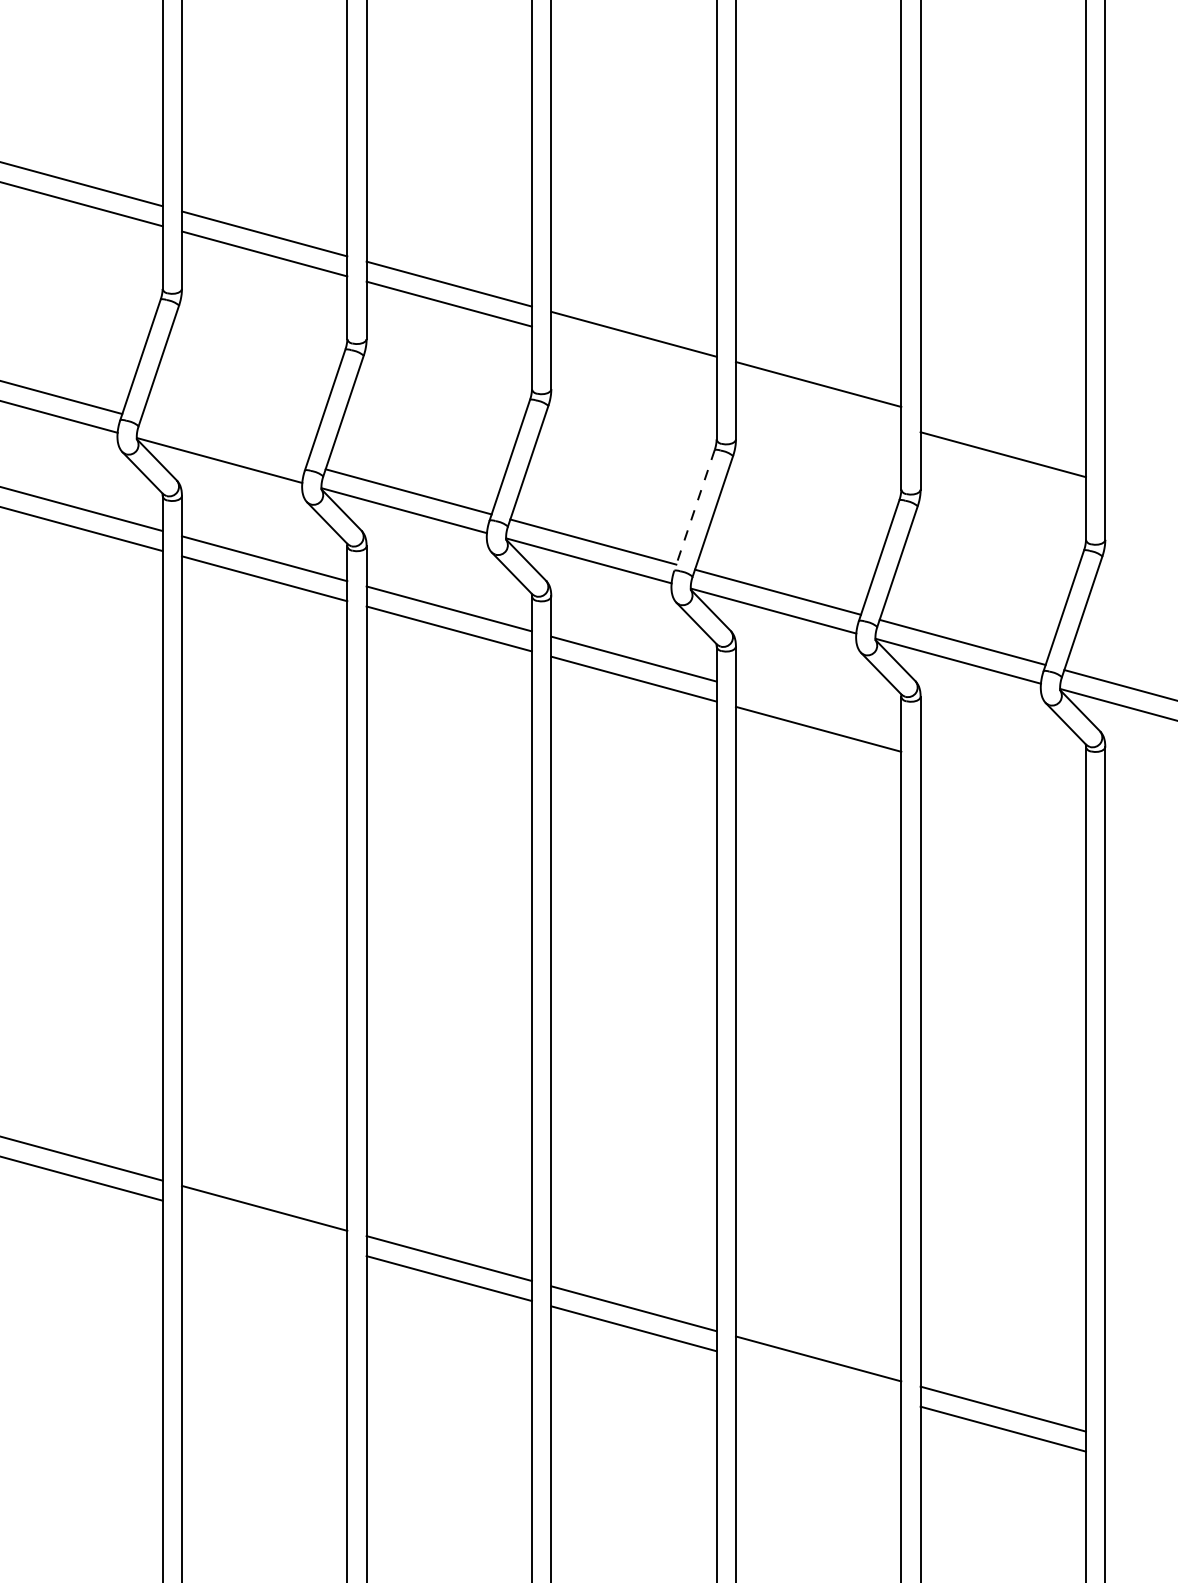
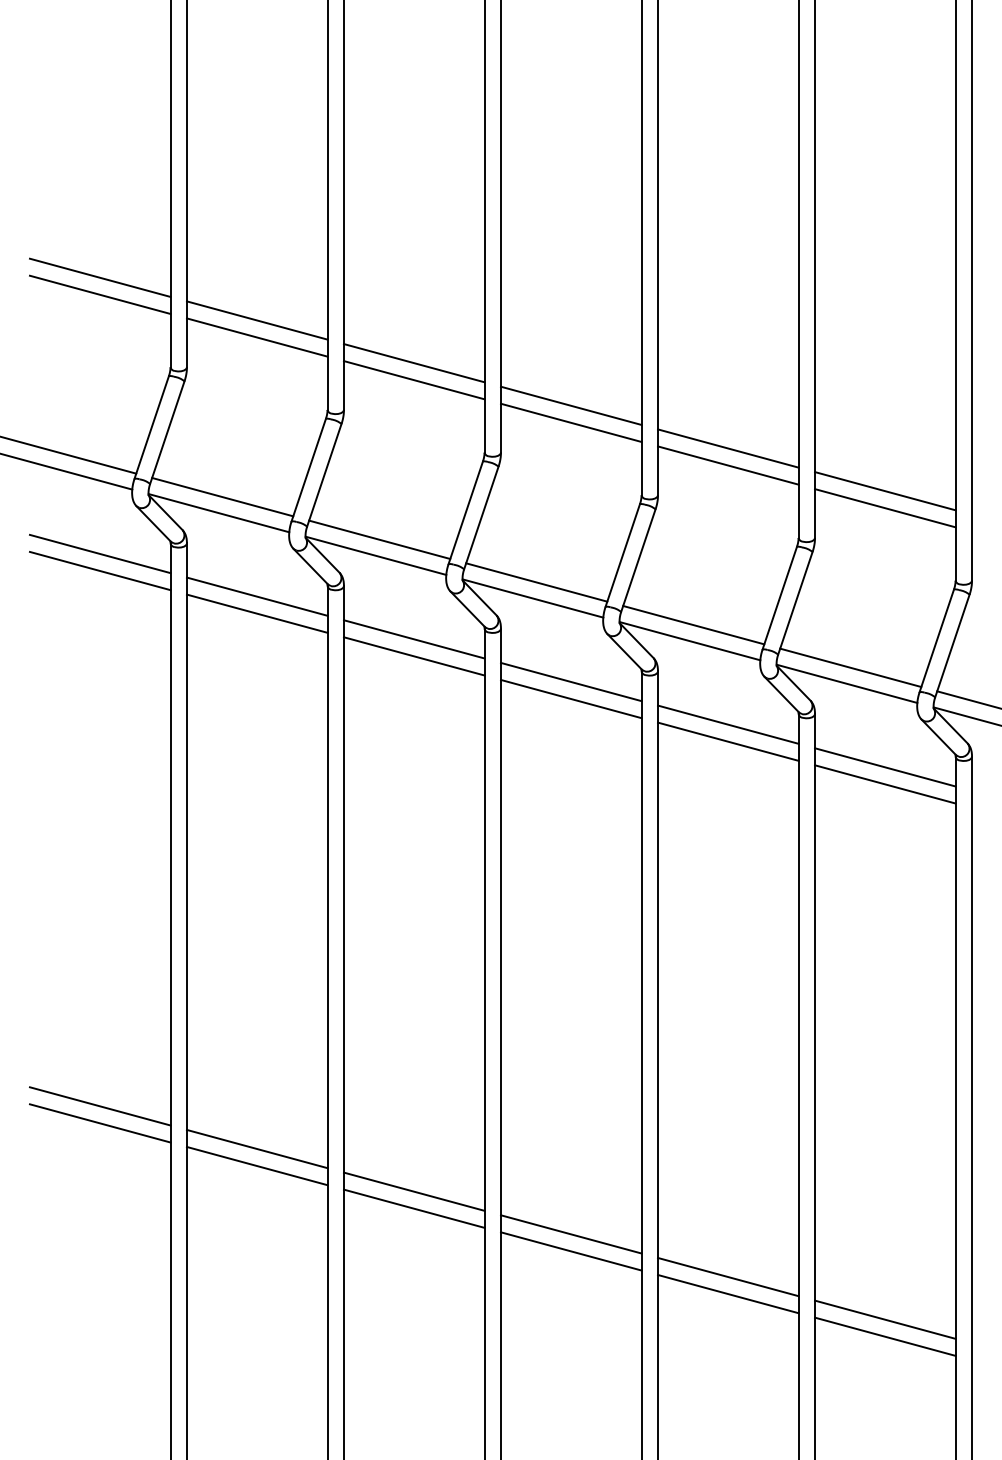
line: (633, 353) -> (570, 422), added
line: (818, 404) -> (728, 465), added
line: (1003, 435) -> (885, 491), added
line: (223, 440) -> (222, 496), added
line: (694, 510) -> (622, 555), dashed -> solid
line: (818, 709) -> (728, 724), added
line: (1003, 759) -> (885, 767), added
line: (1003, 779) -> (885, 784), added
line: (263, 1227) -> (256, 1165), added
line: (818, 1379) -> (728, 1294), added

